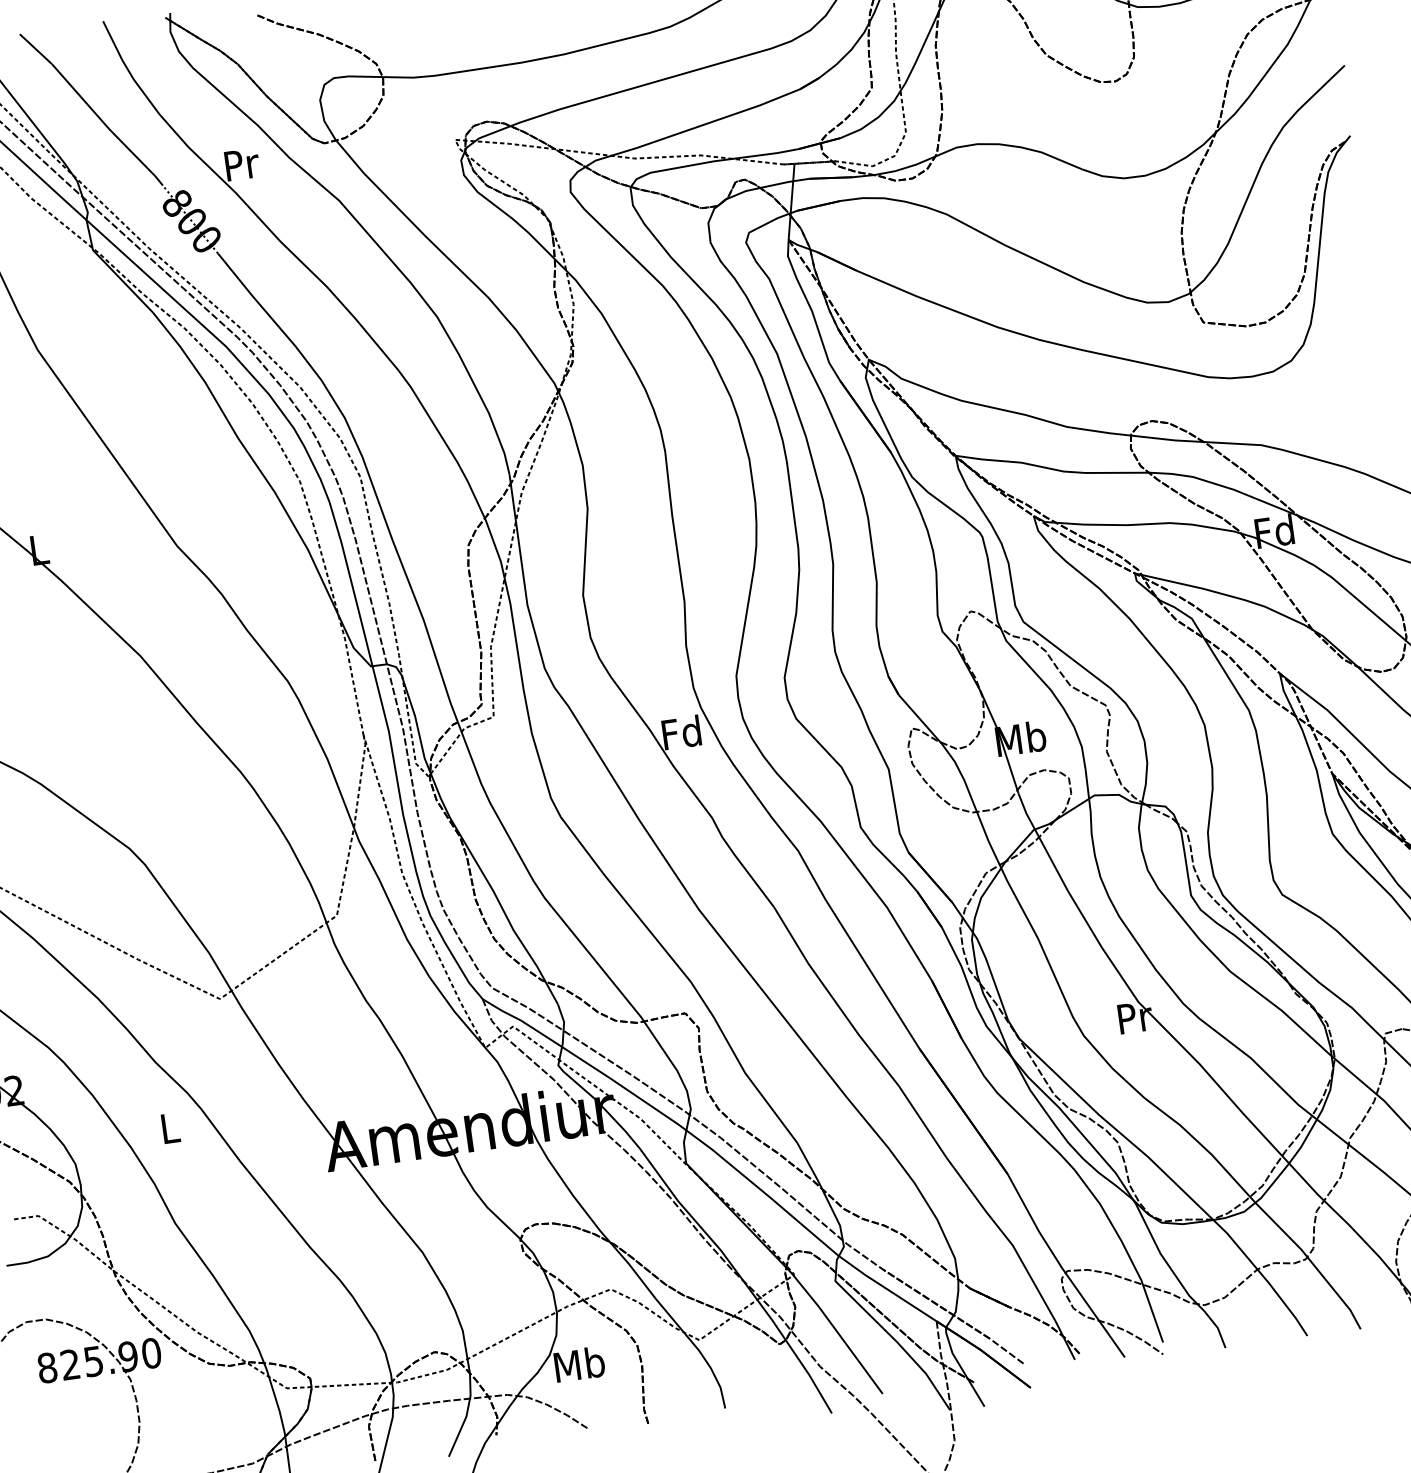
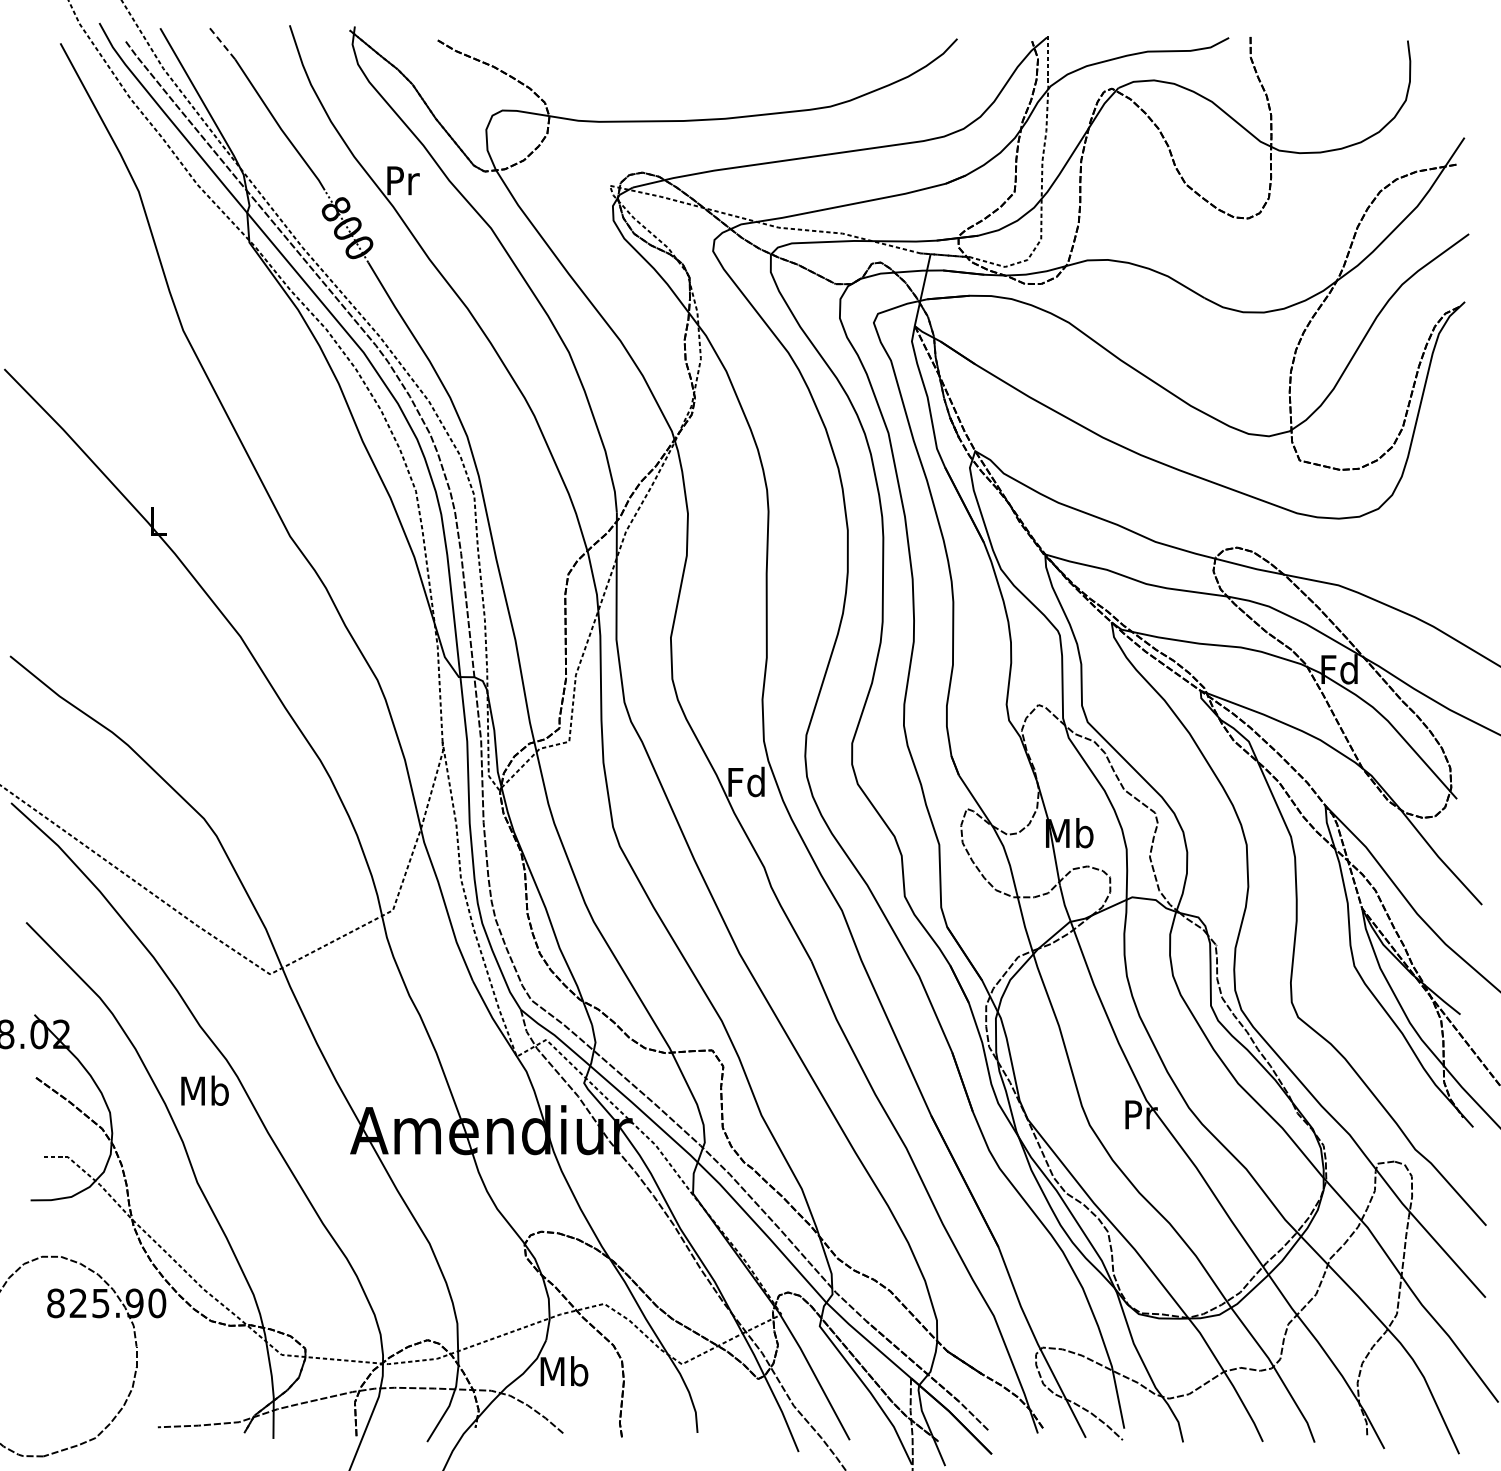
line: (35, 48) -> (221, 42), solid -> dashed
text: (169, 1127) -> (204, 1090), L -> Mb

